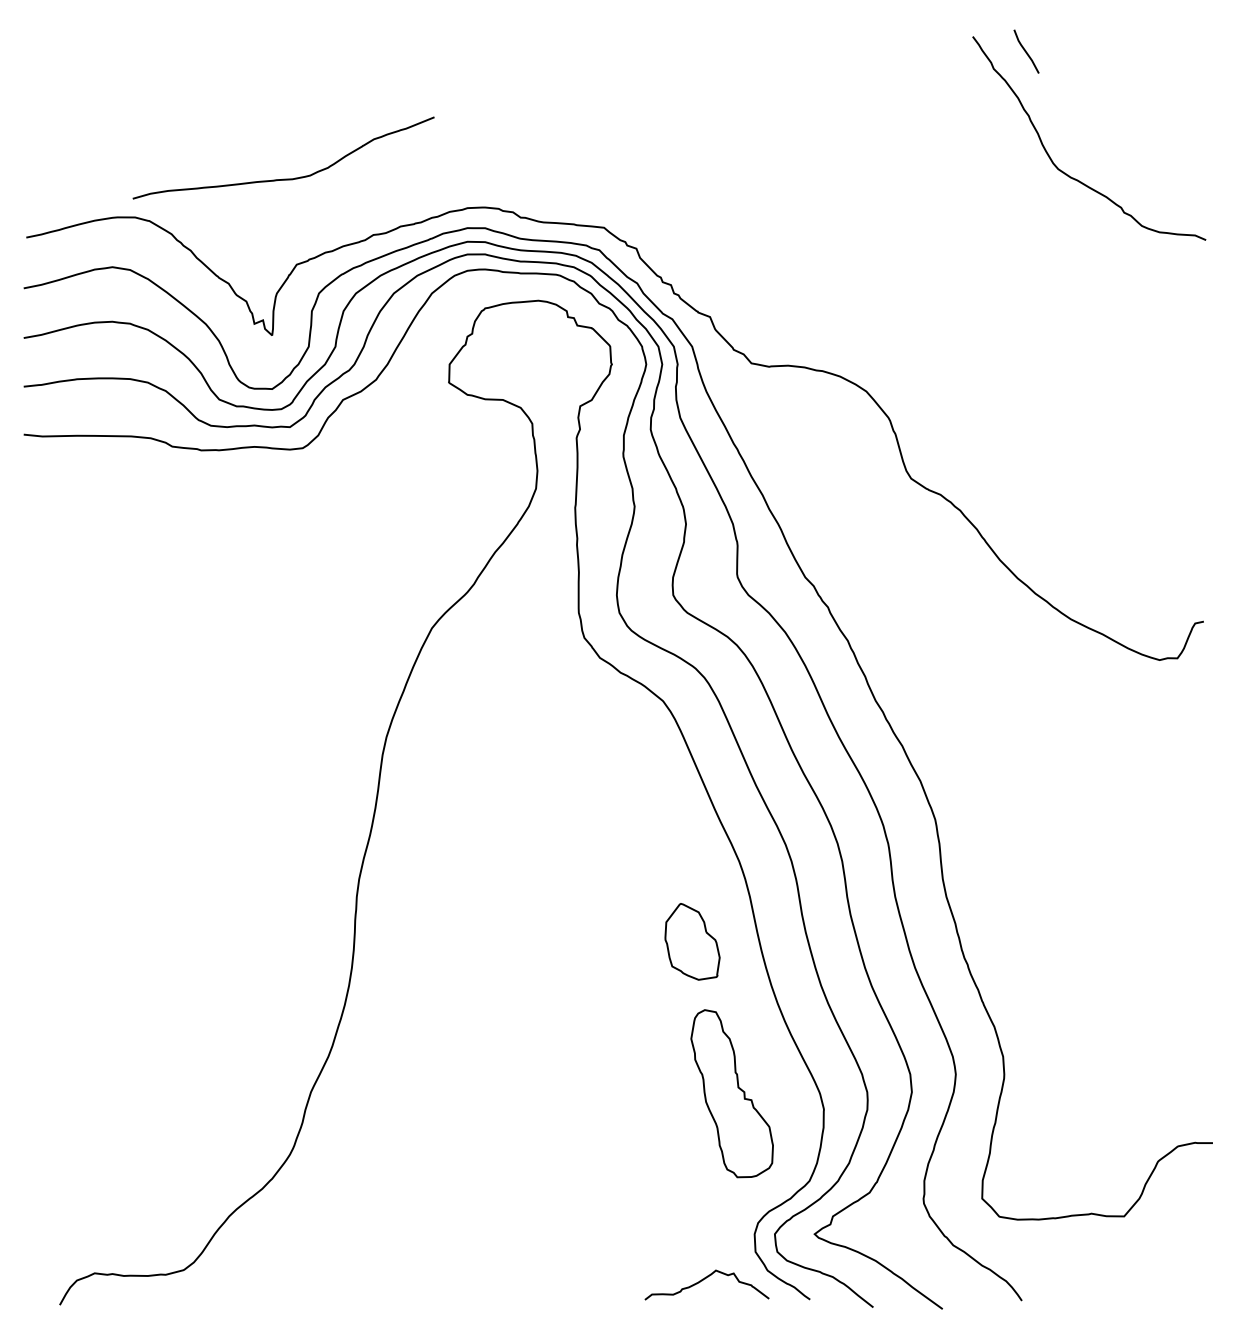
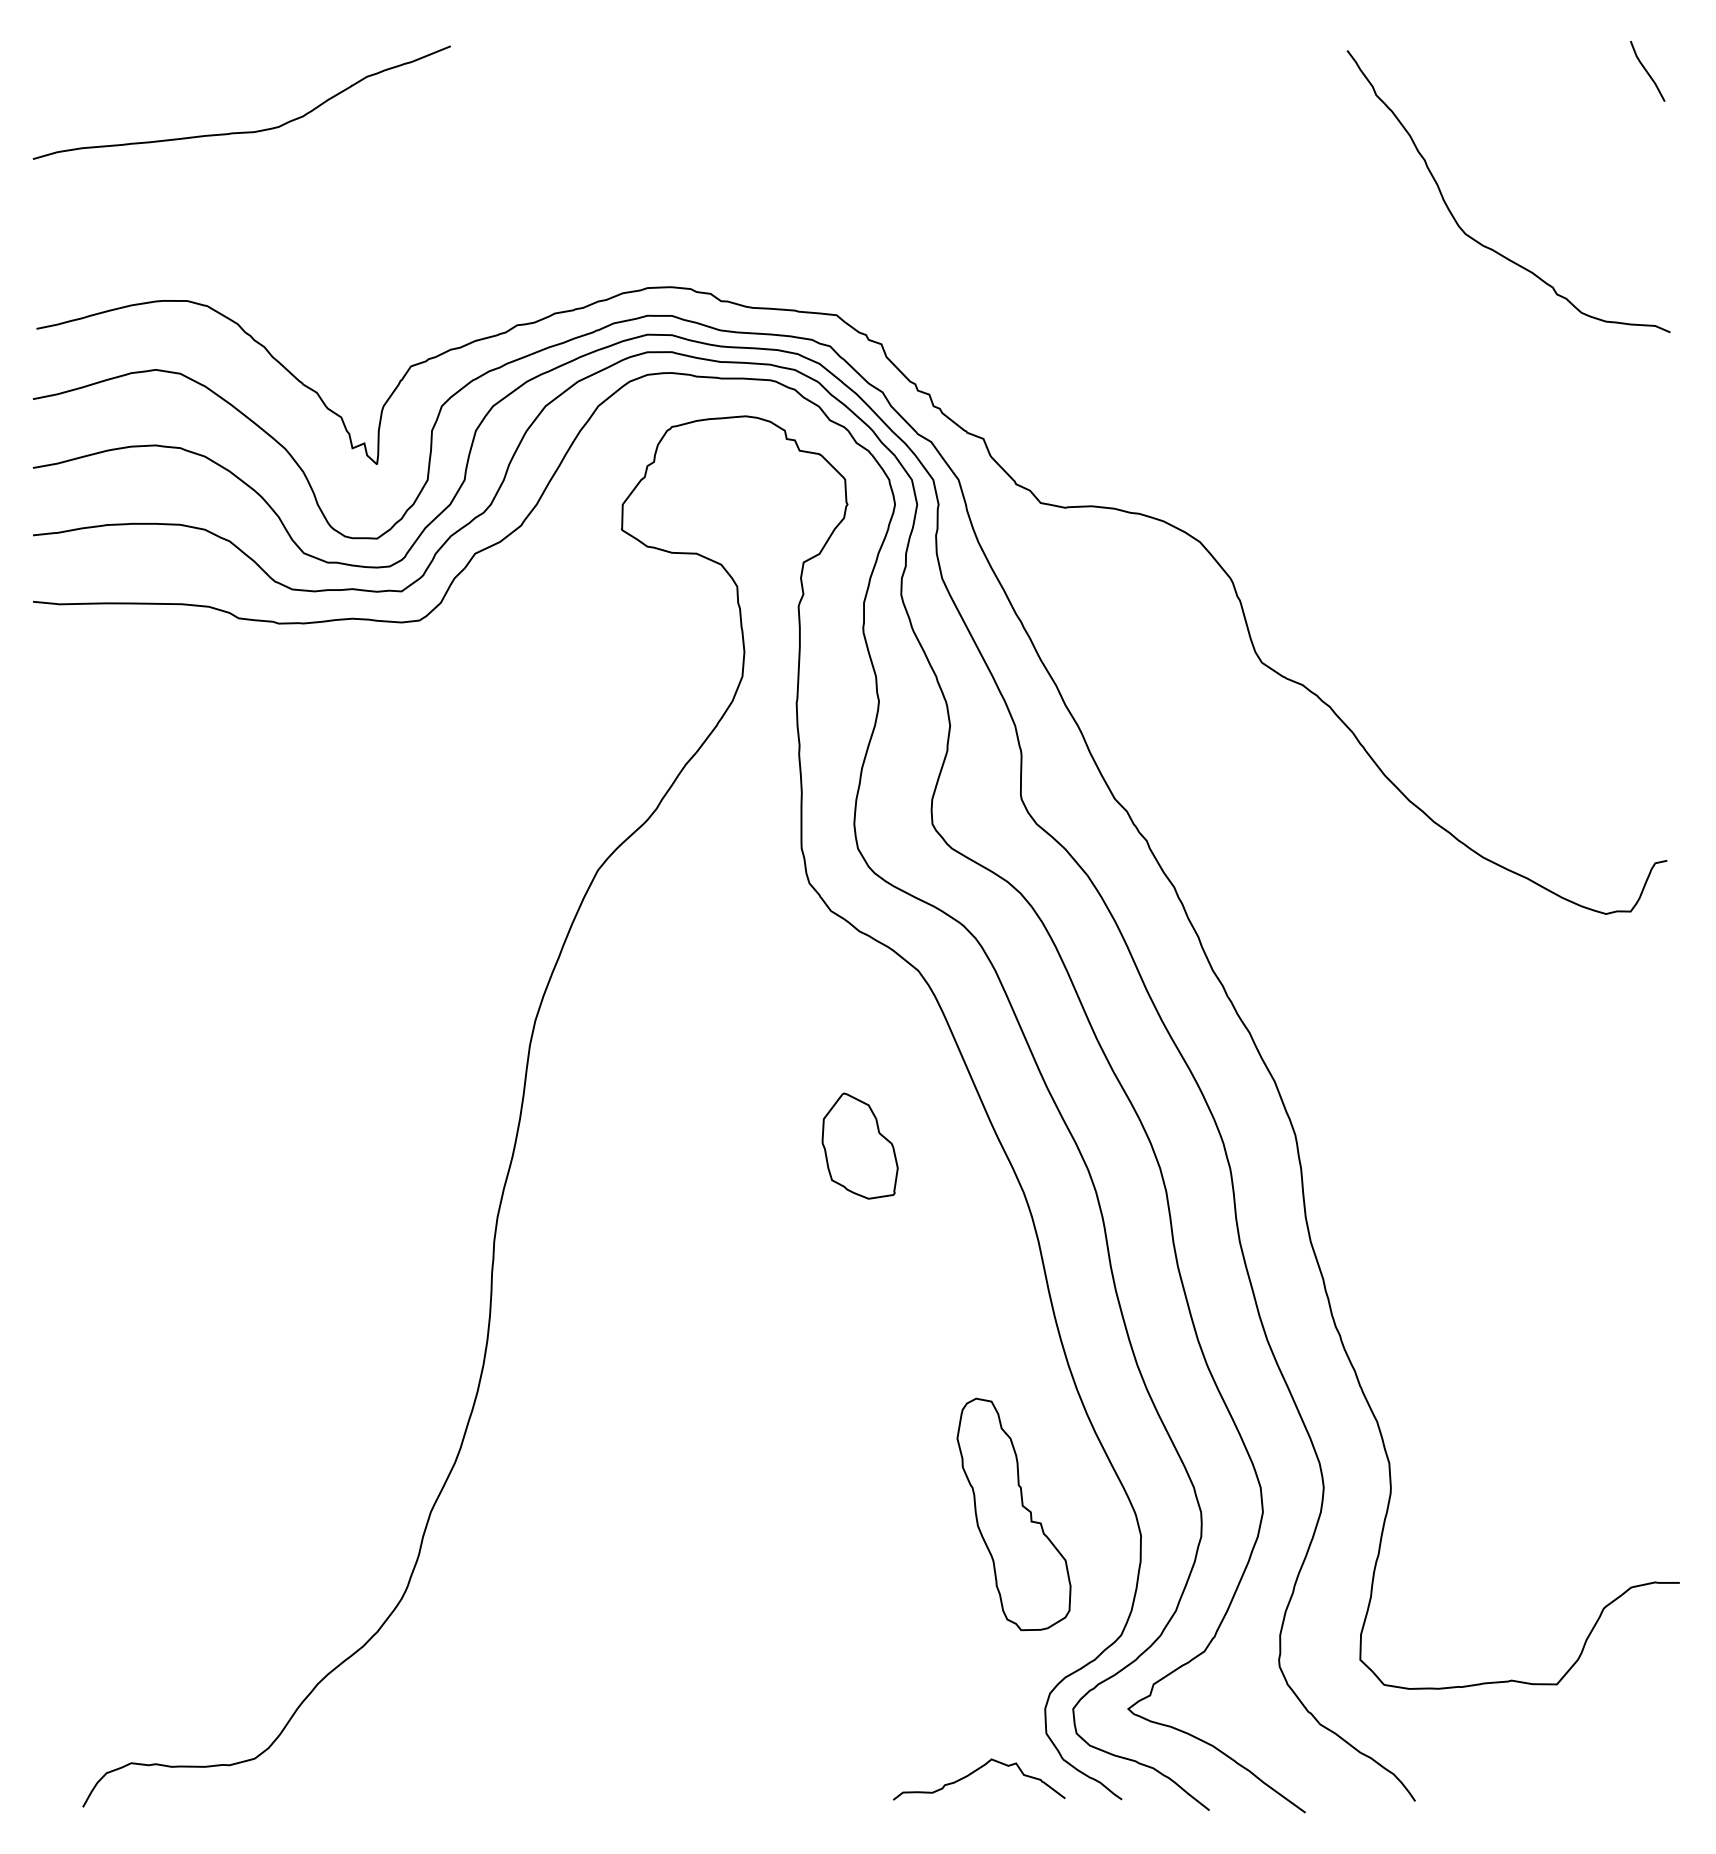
line: (1026, 51) -> (1647, 71), moved
curve: (284, 178) -> (242, 131), moved
part: (692, 941) -> (859, 1145), moved

